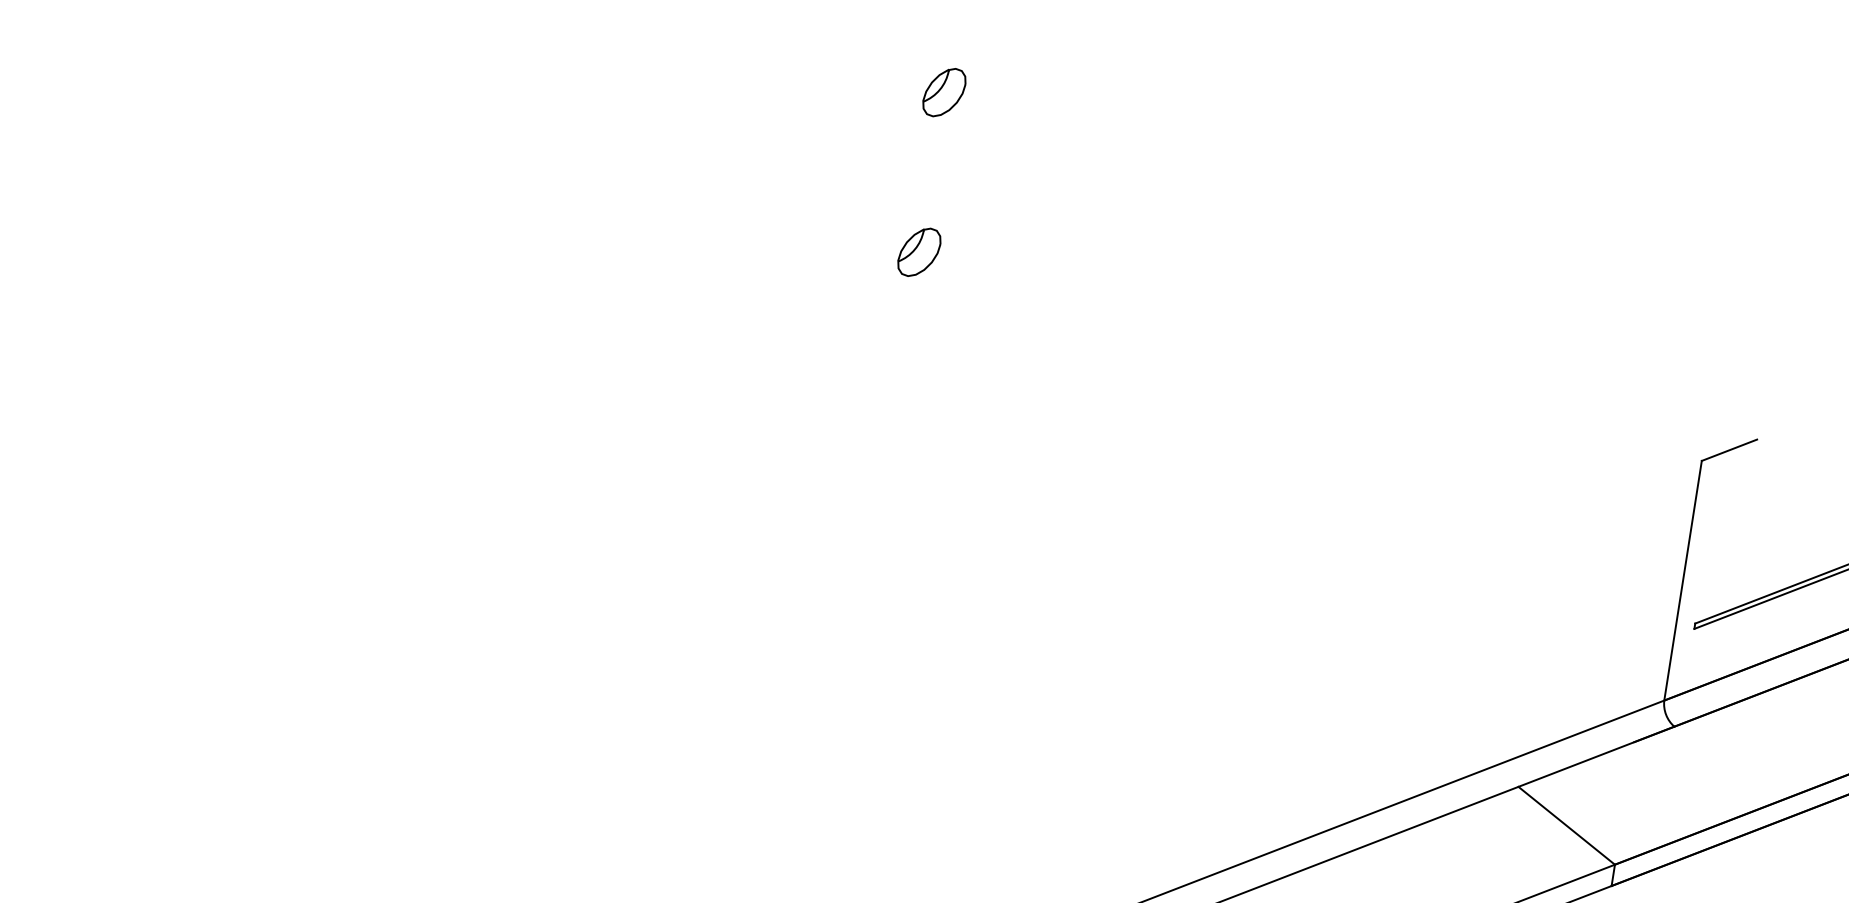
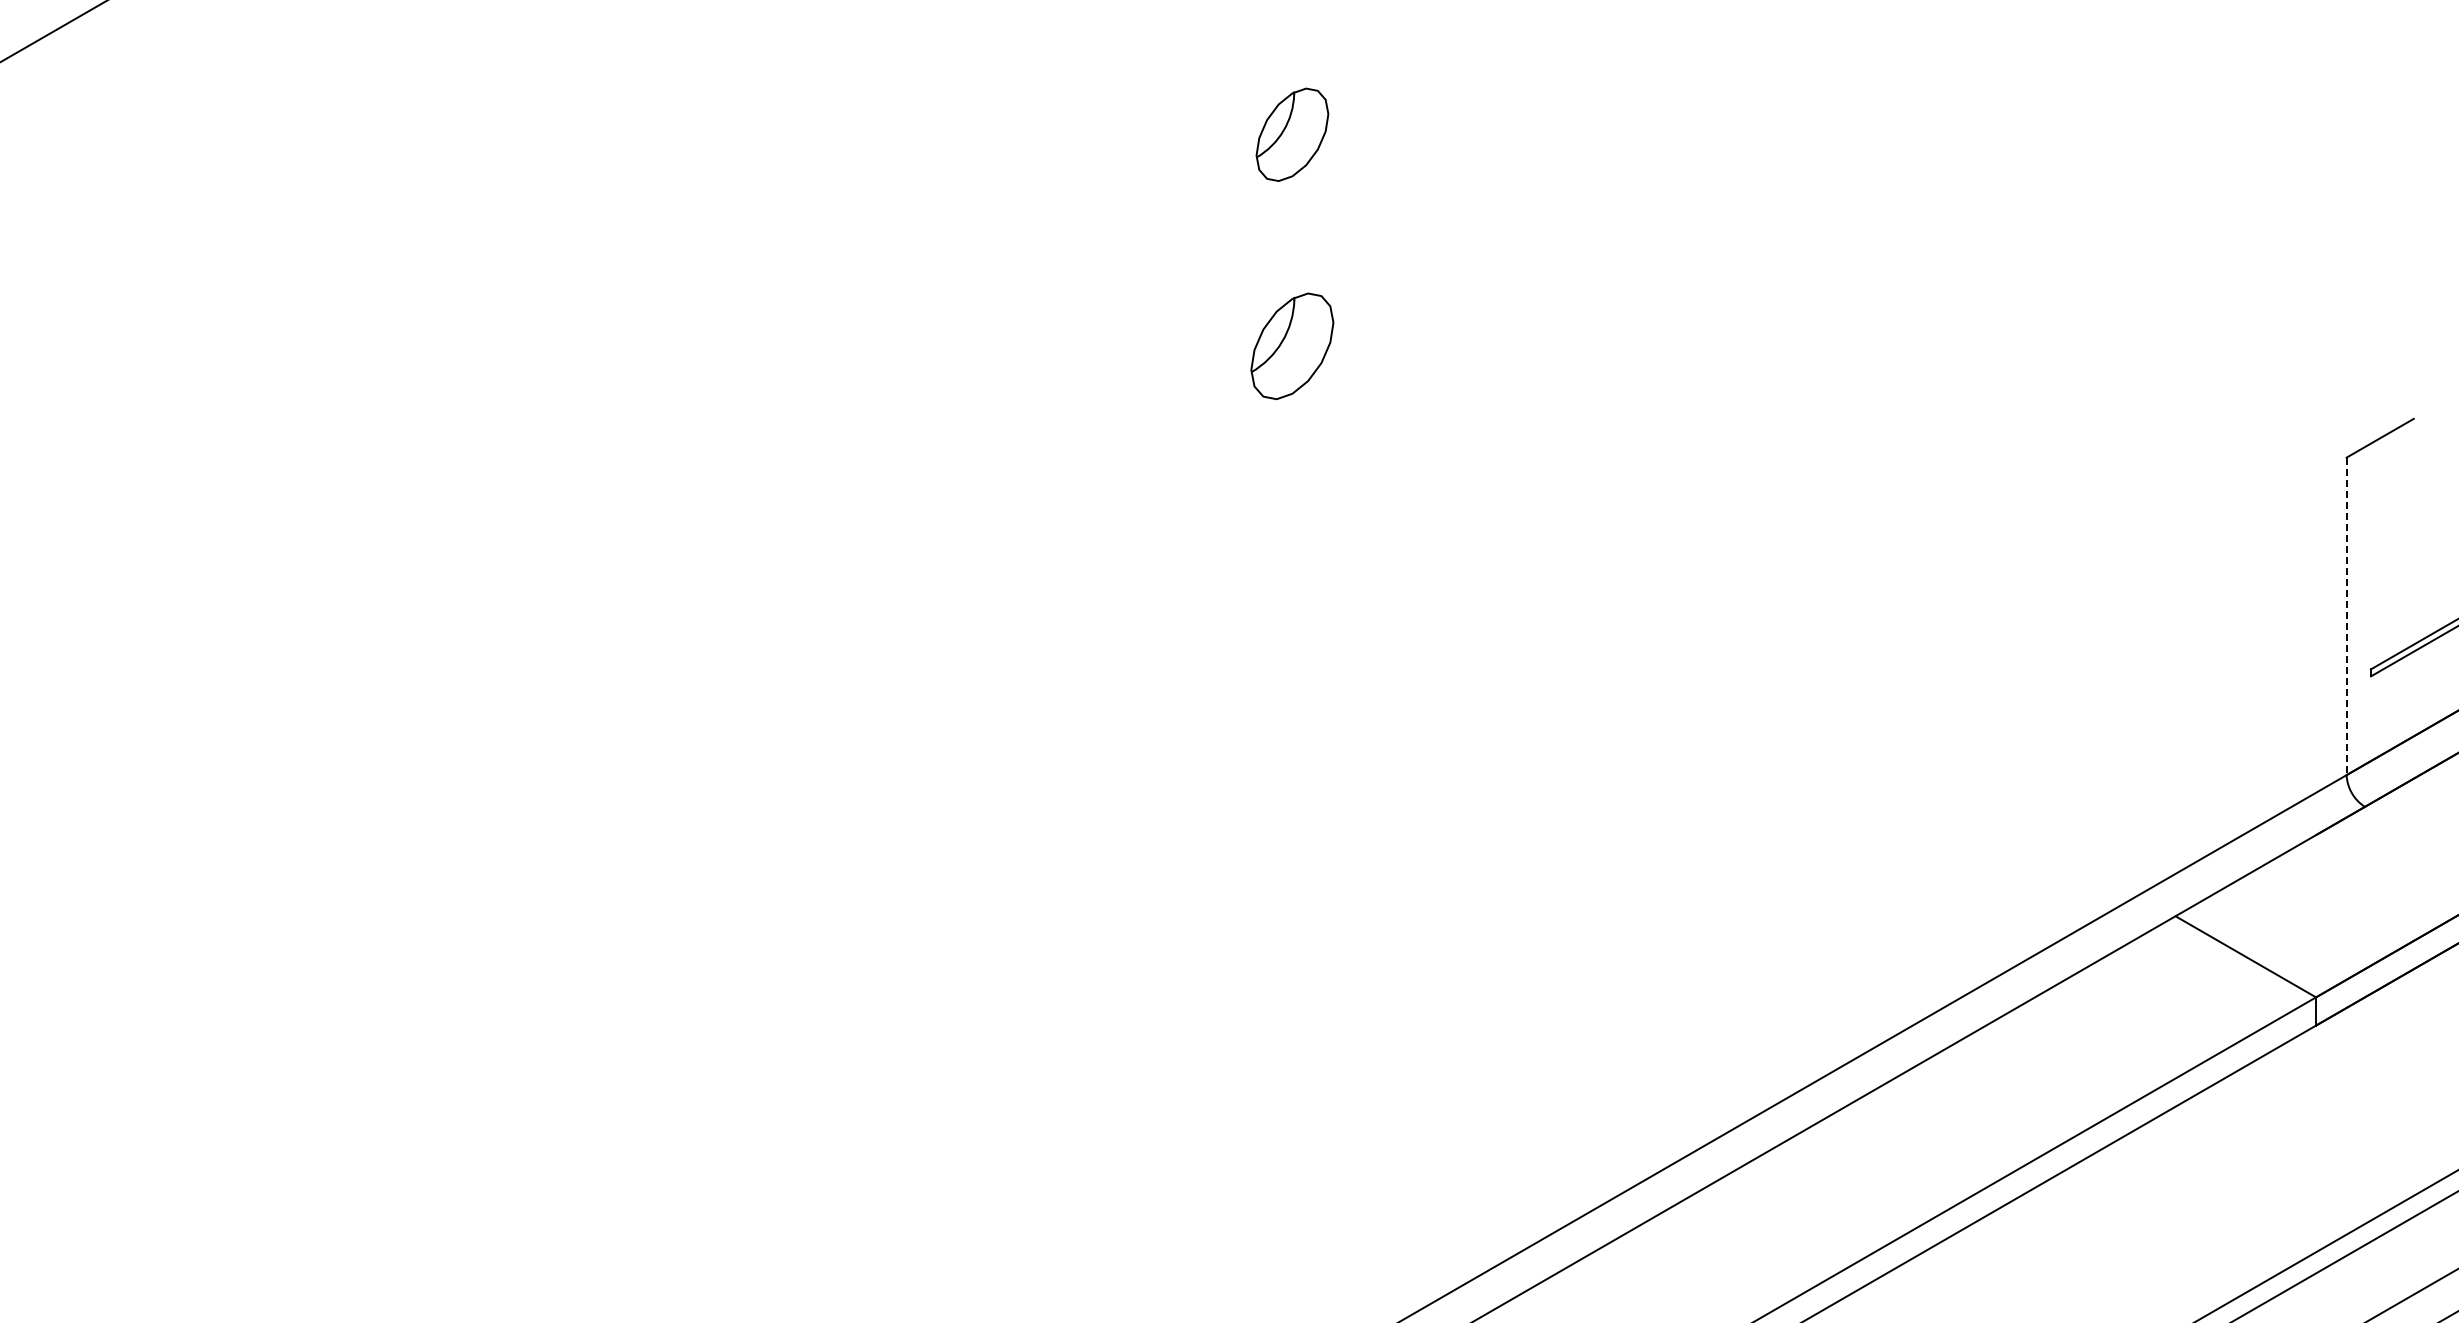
part: (944, 92) -> (1292, 134), size x1.4
part: (919, 252) -> (1292, 346), size x1.6
line: (1682, 580) -> (2346, 616), solid -> dashed

